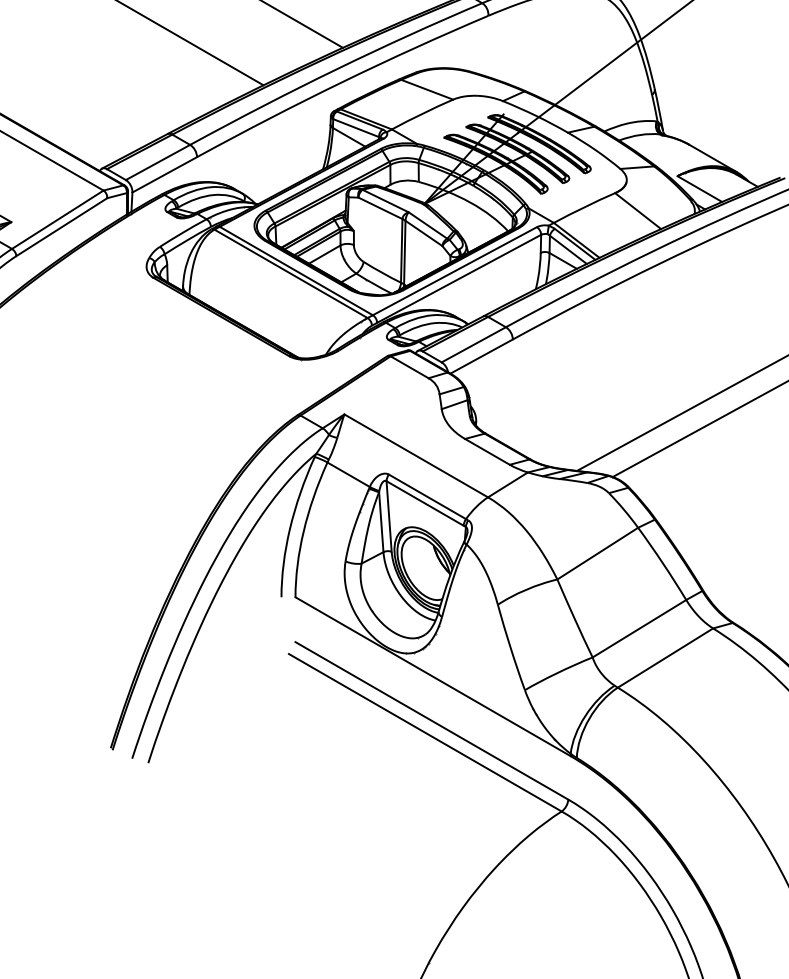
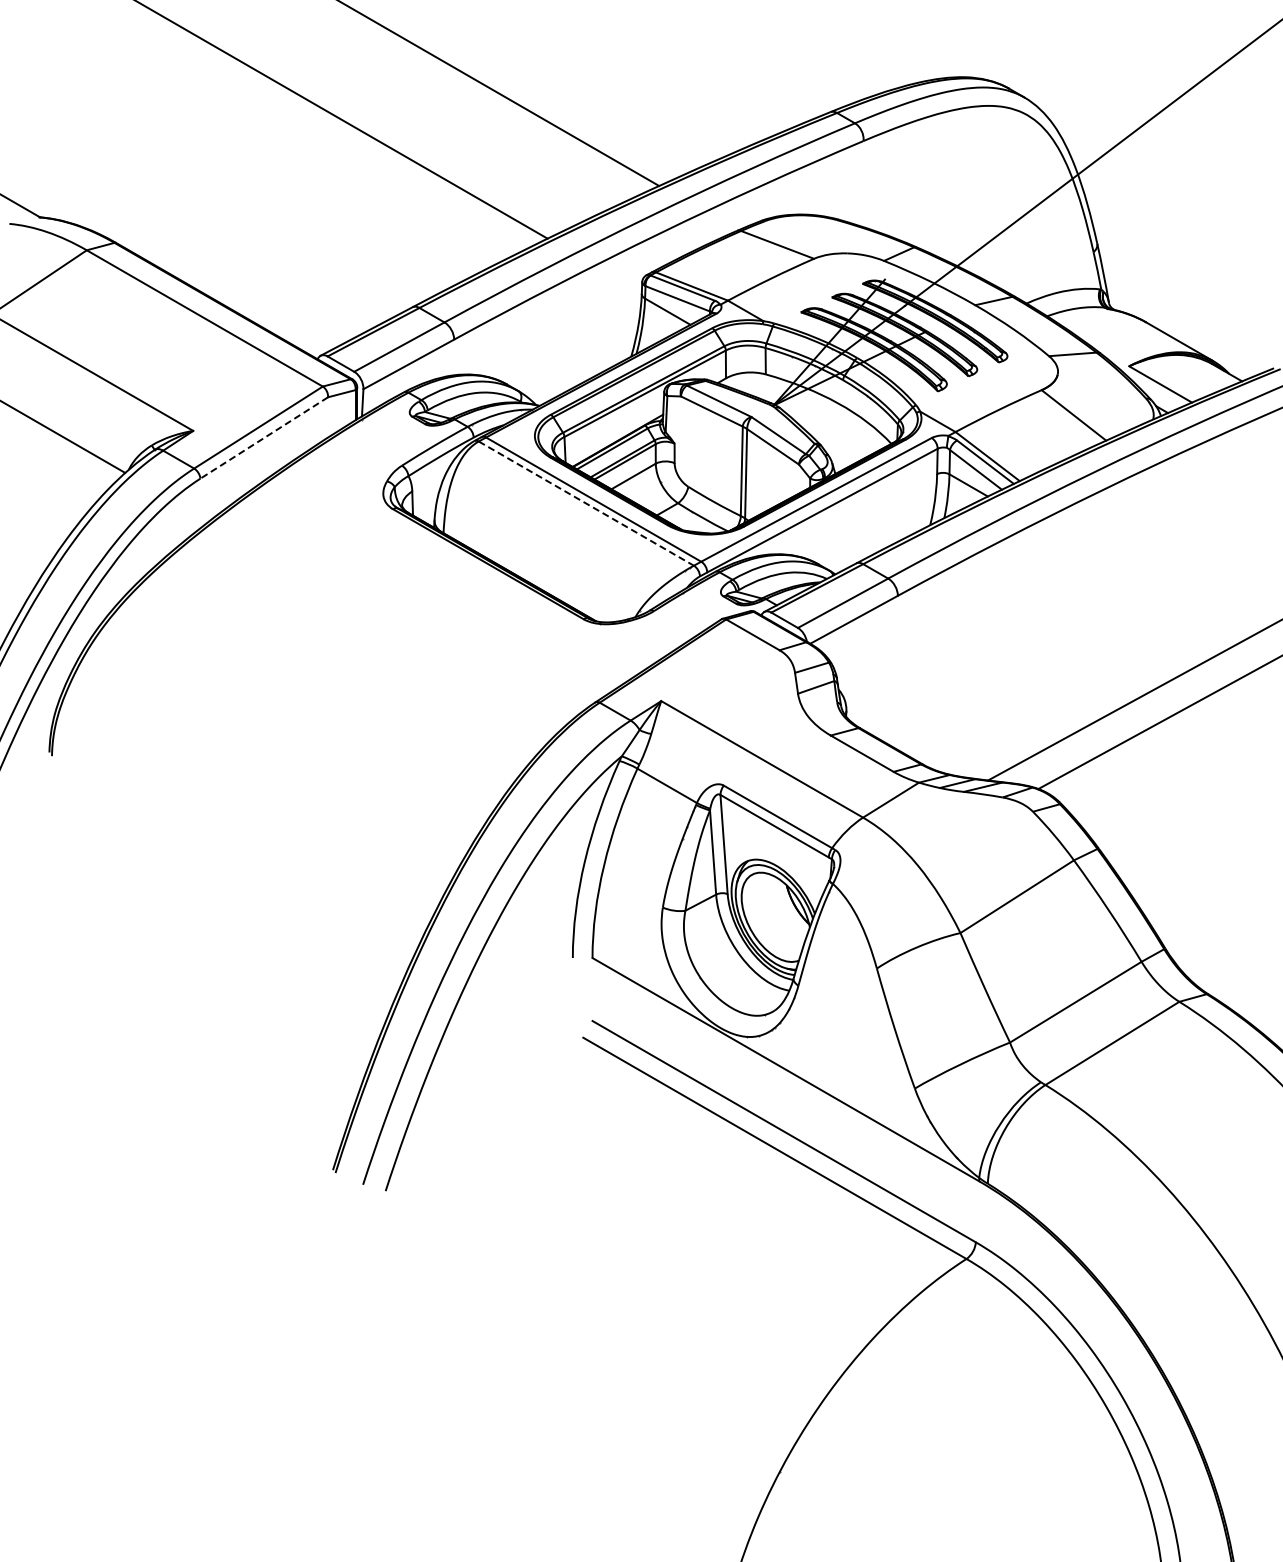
line: (62, 226) -> (264, 437), solid -> dashed
line: (291, 273) -> (586, 503), solid -> dashed

